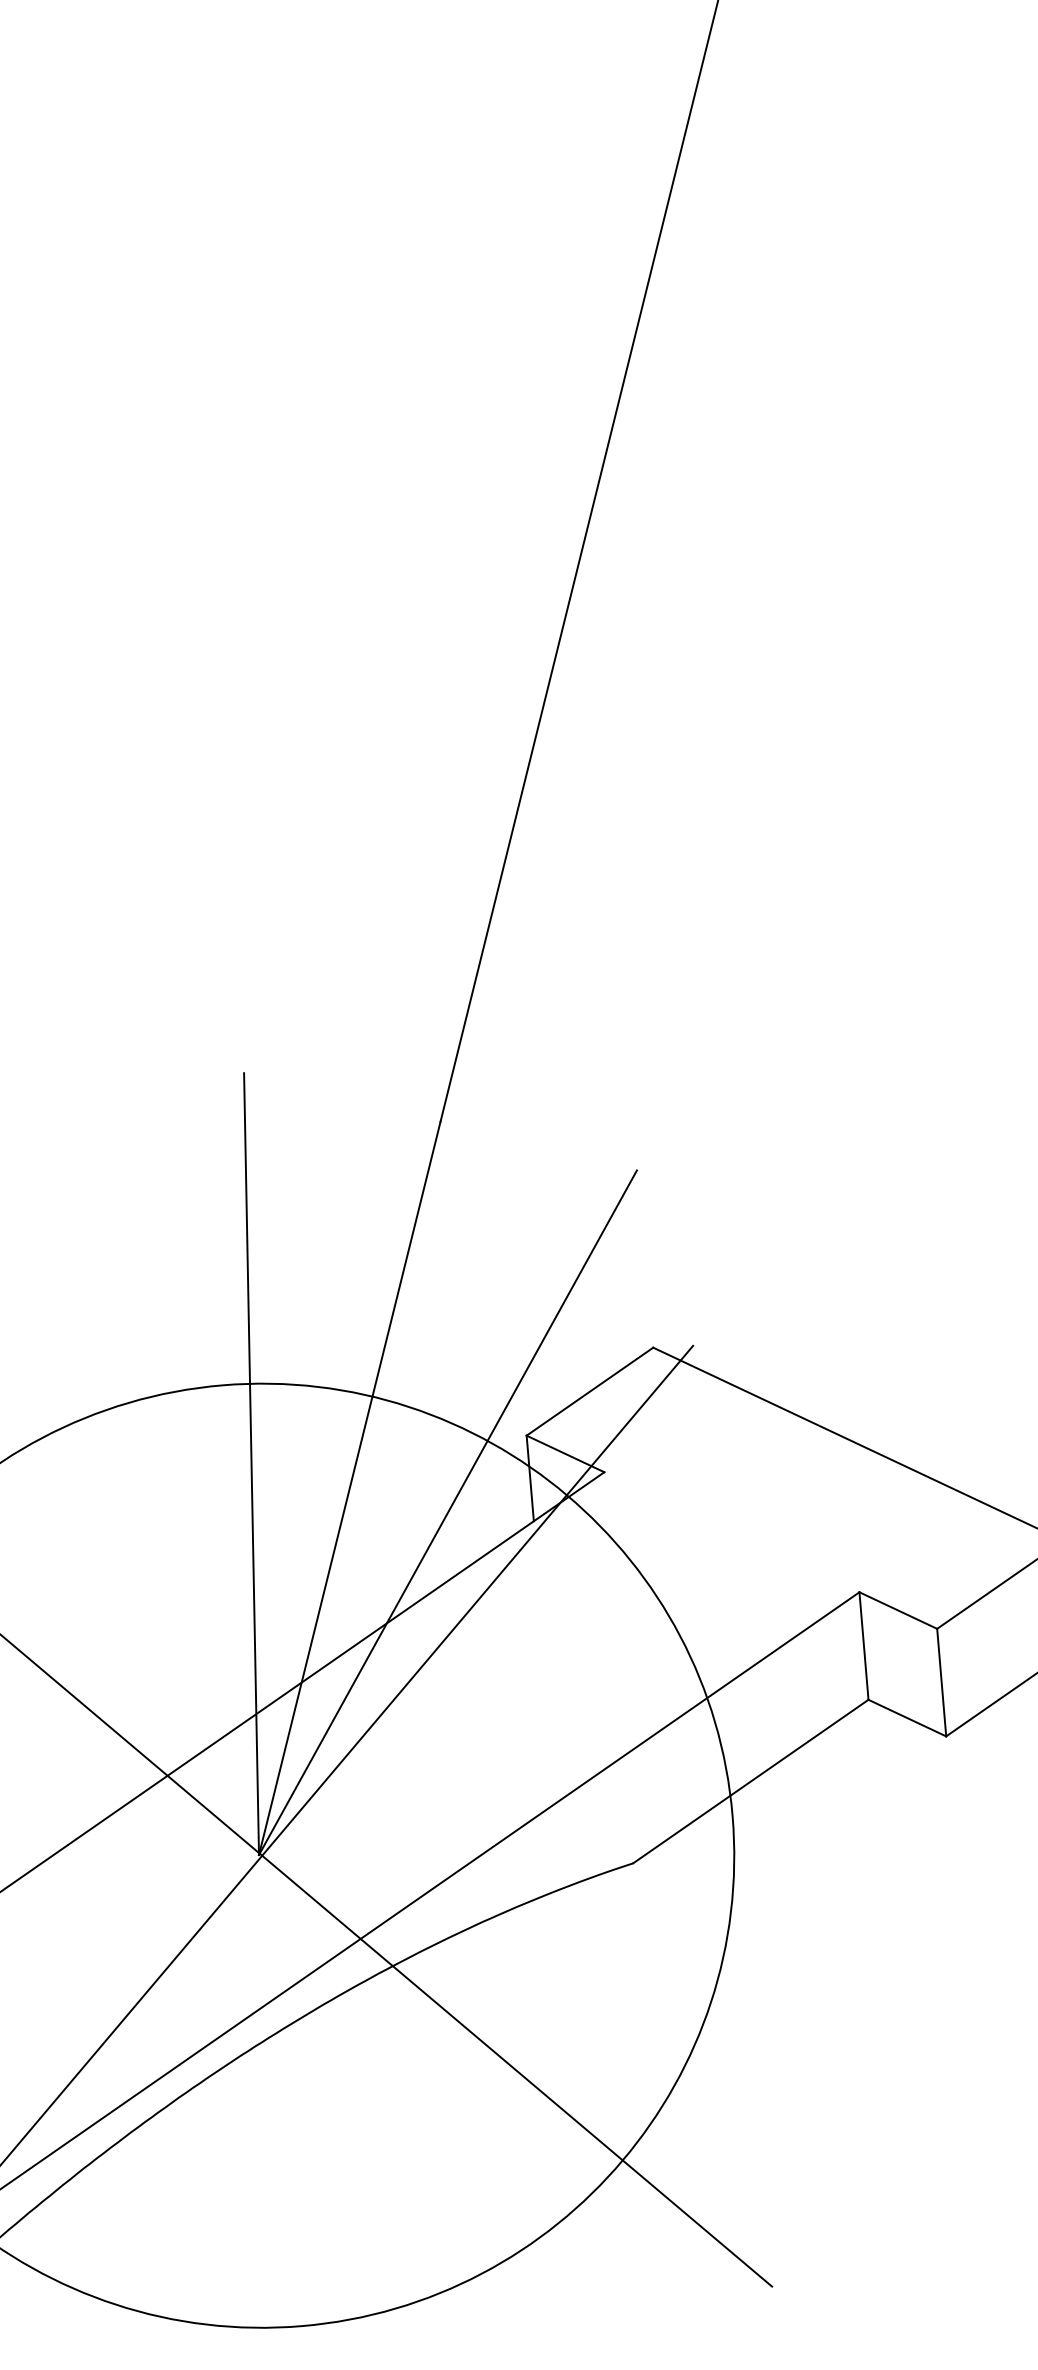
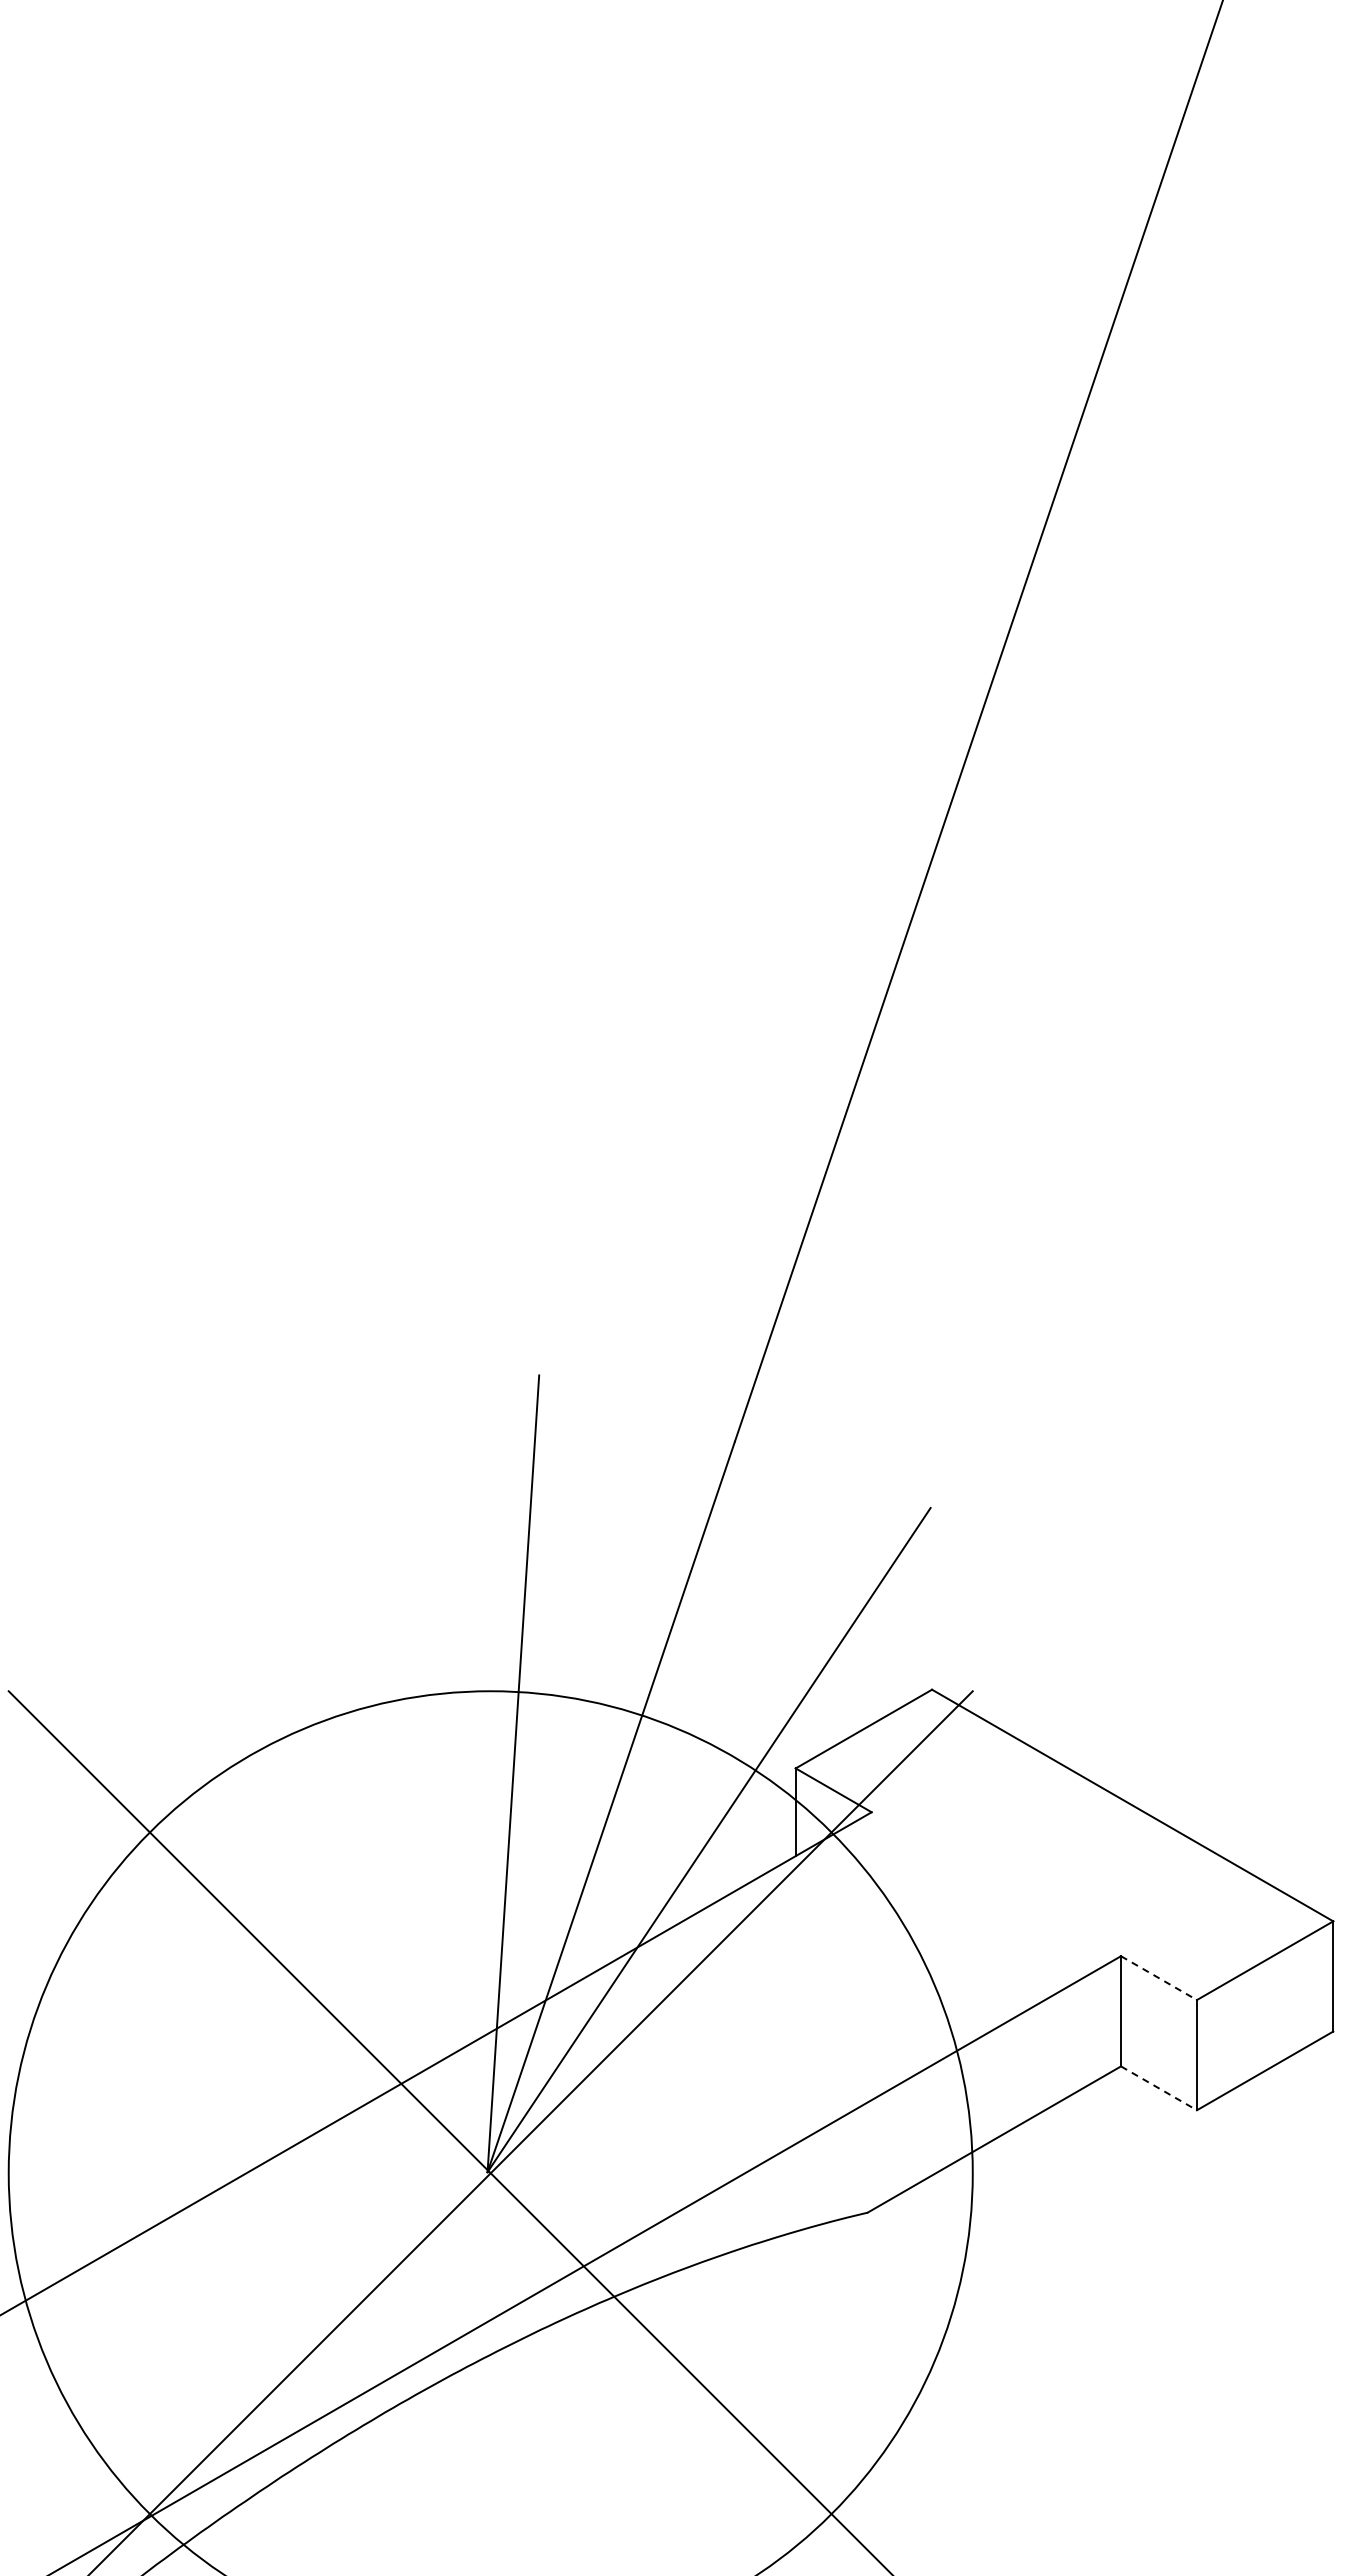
line: (897, 1610) -> (1158, 1978), solid -> dashed
line: (906, 1718) -> (1158, 2088), solid -> dashed

